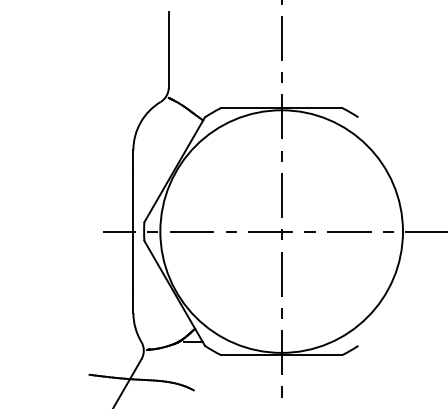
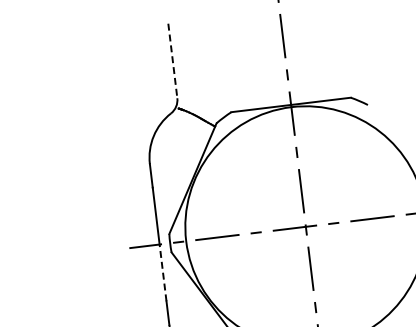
line: (168, 49) -> (172, 60), solid -> dashed
line: (133, 260) -> (163, 273), solid -> dashed

